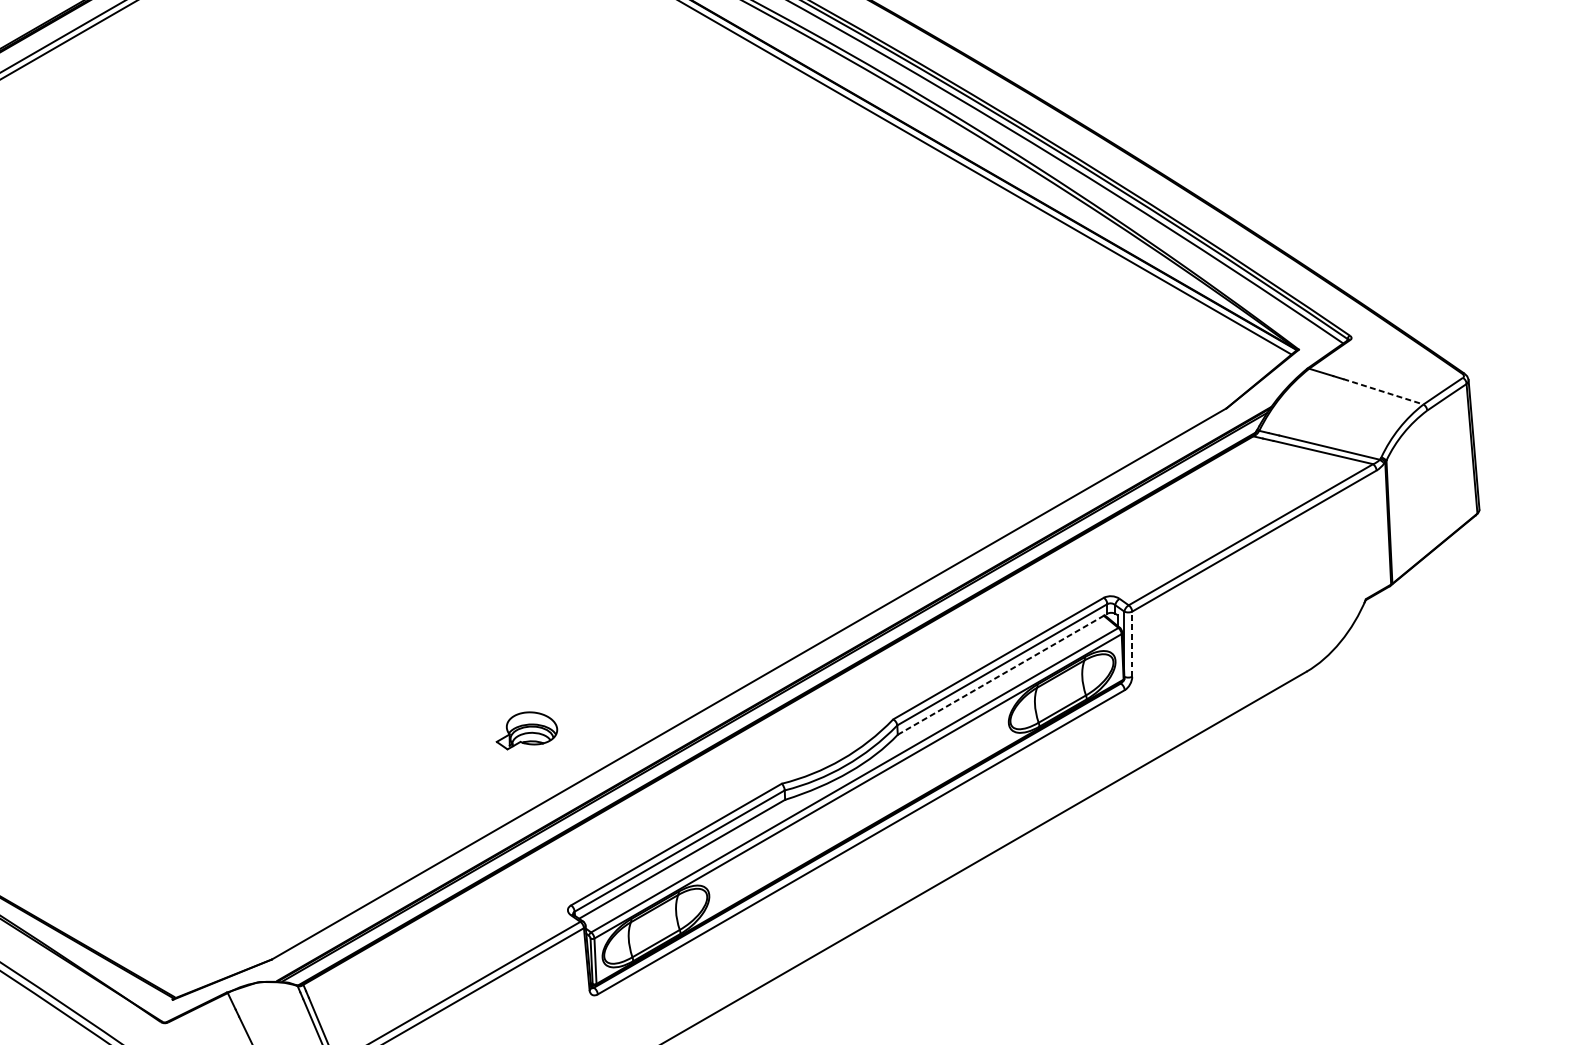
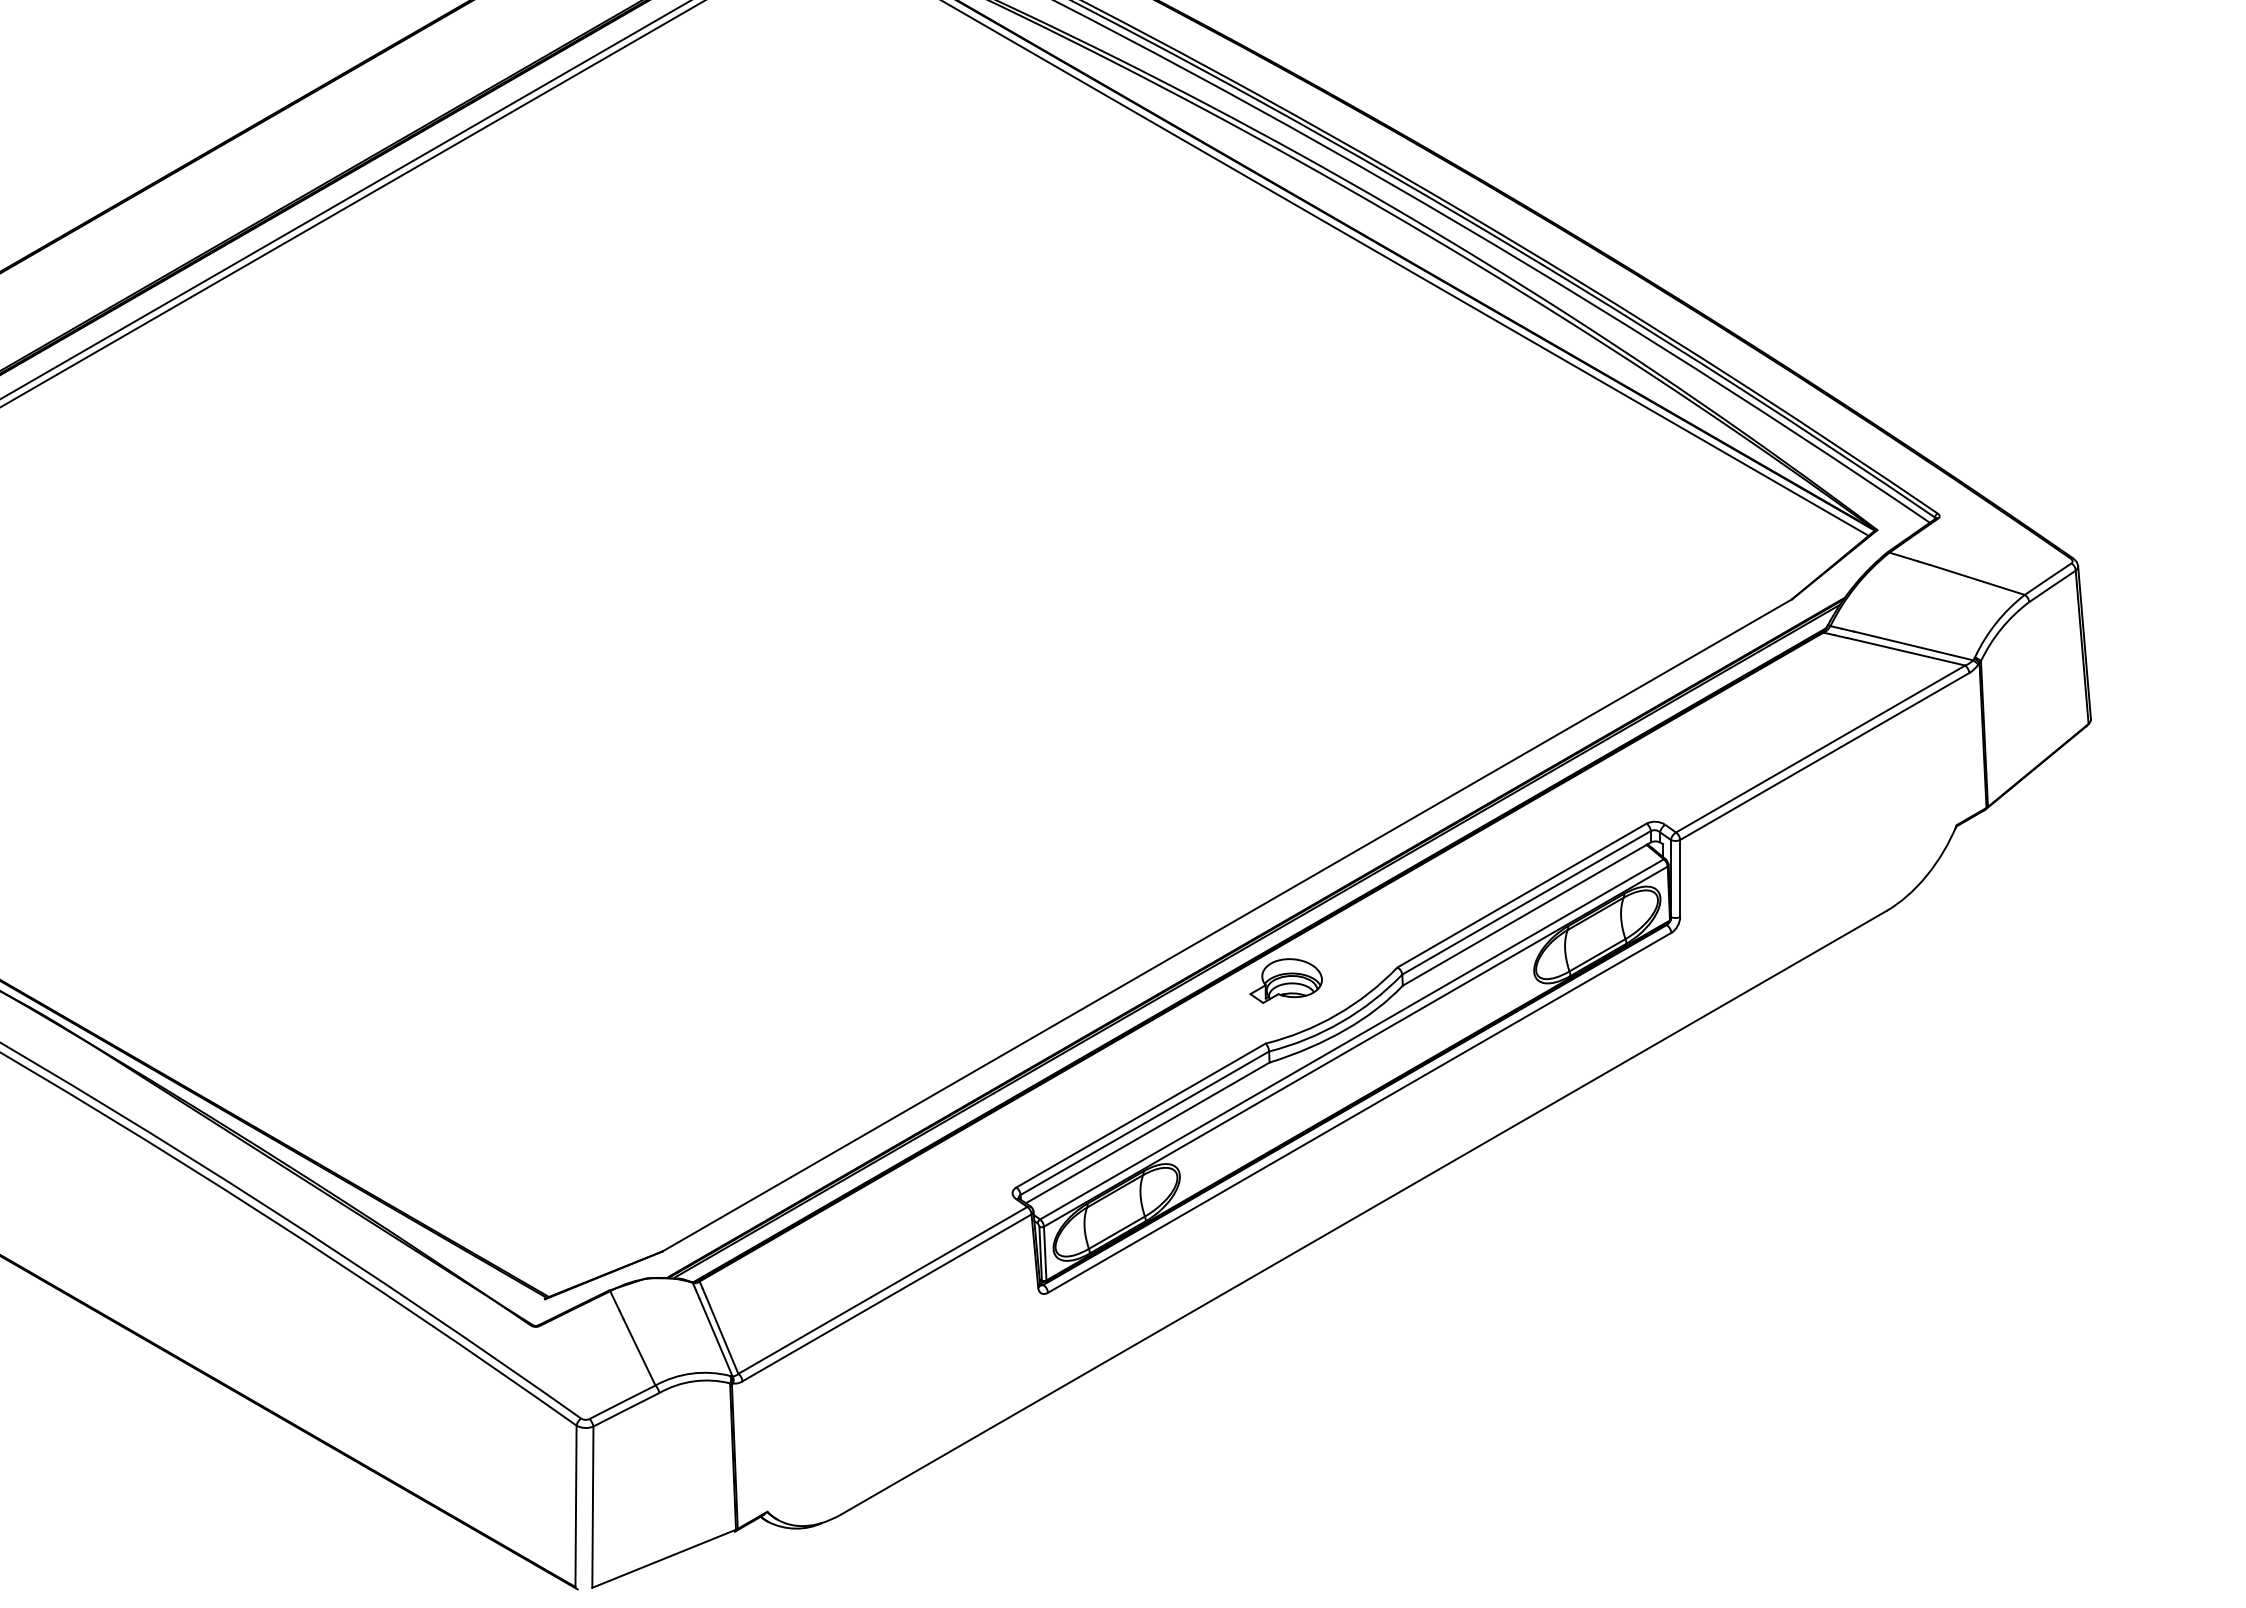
line: (1383, 391) -> (1977, 579), dashed -> solid
line: (1132, 644) -> (1680, 878), dashed -> solid
line: (1003, 673) -> (1527, 913), dashed -> solid
part: (526, 730) -> (1285, 980), moved

